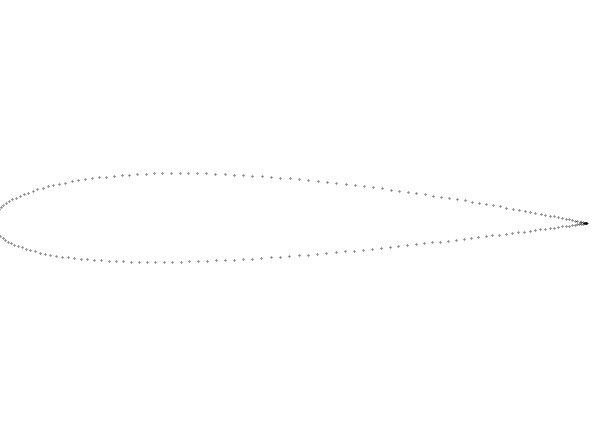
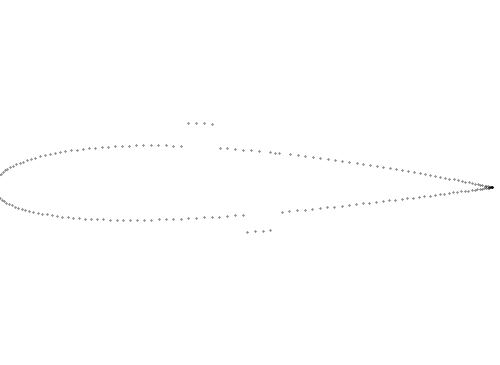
part: (238, 175) -> (200, 123), moved
part: (327, 182) -> (274, 153), size x0.6
part: (312, 254) -> (258, 231), moved

